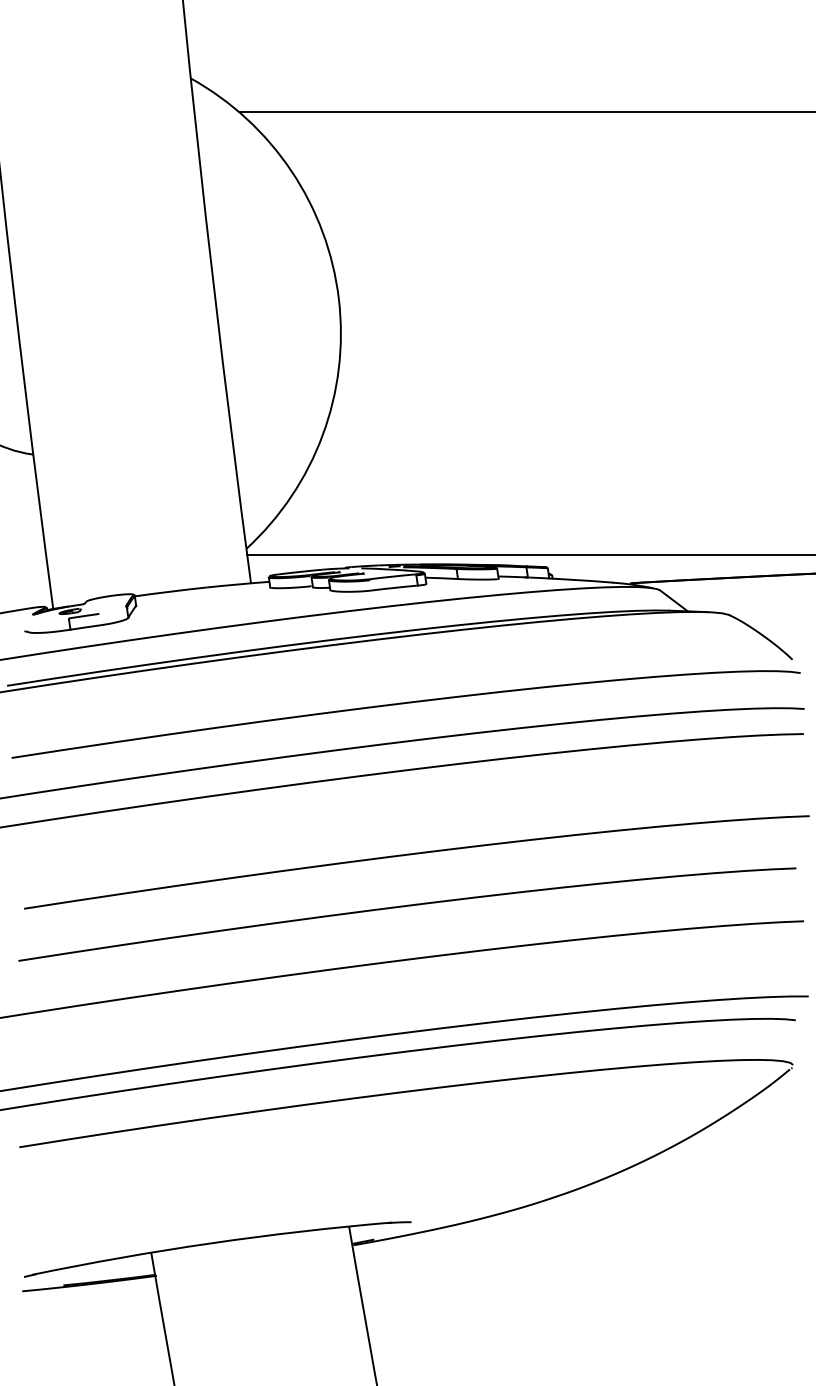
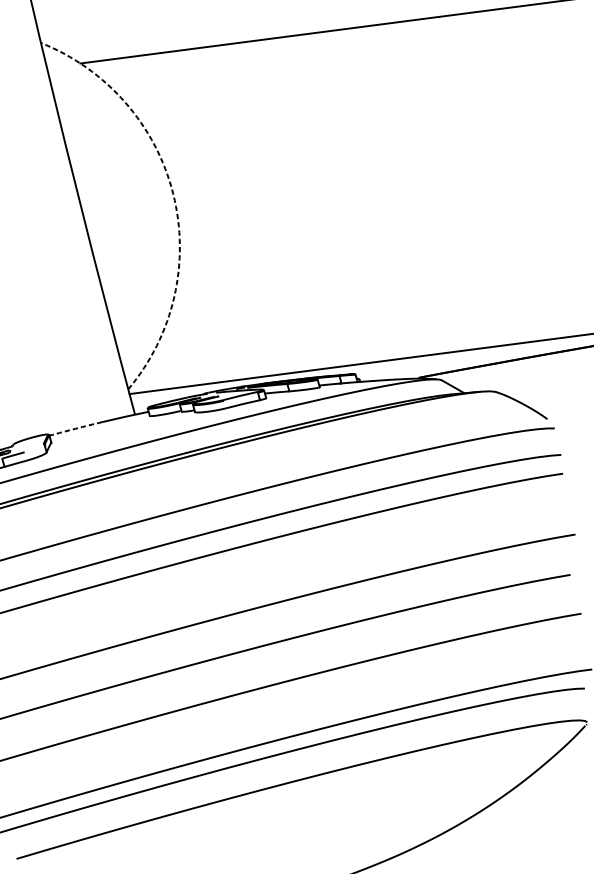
arc: (338, 299) -> (172, 193), solid -> dashed
arc: (170, 591) -> (75, 428), solid -> dashed

